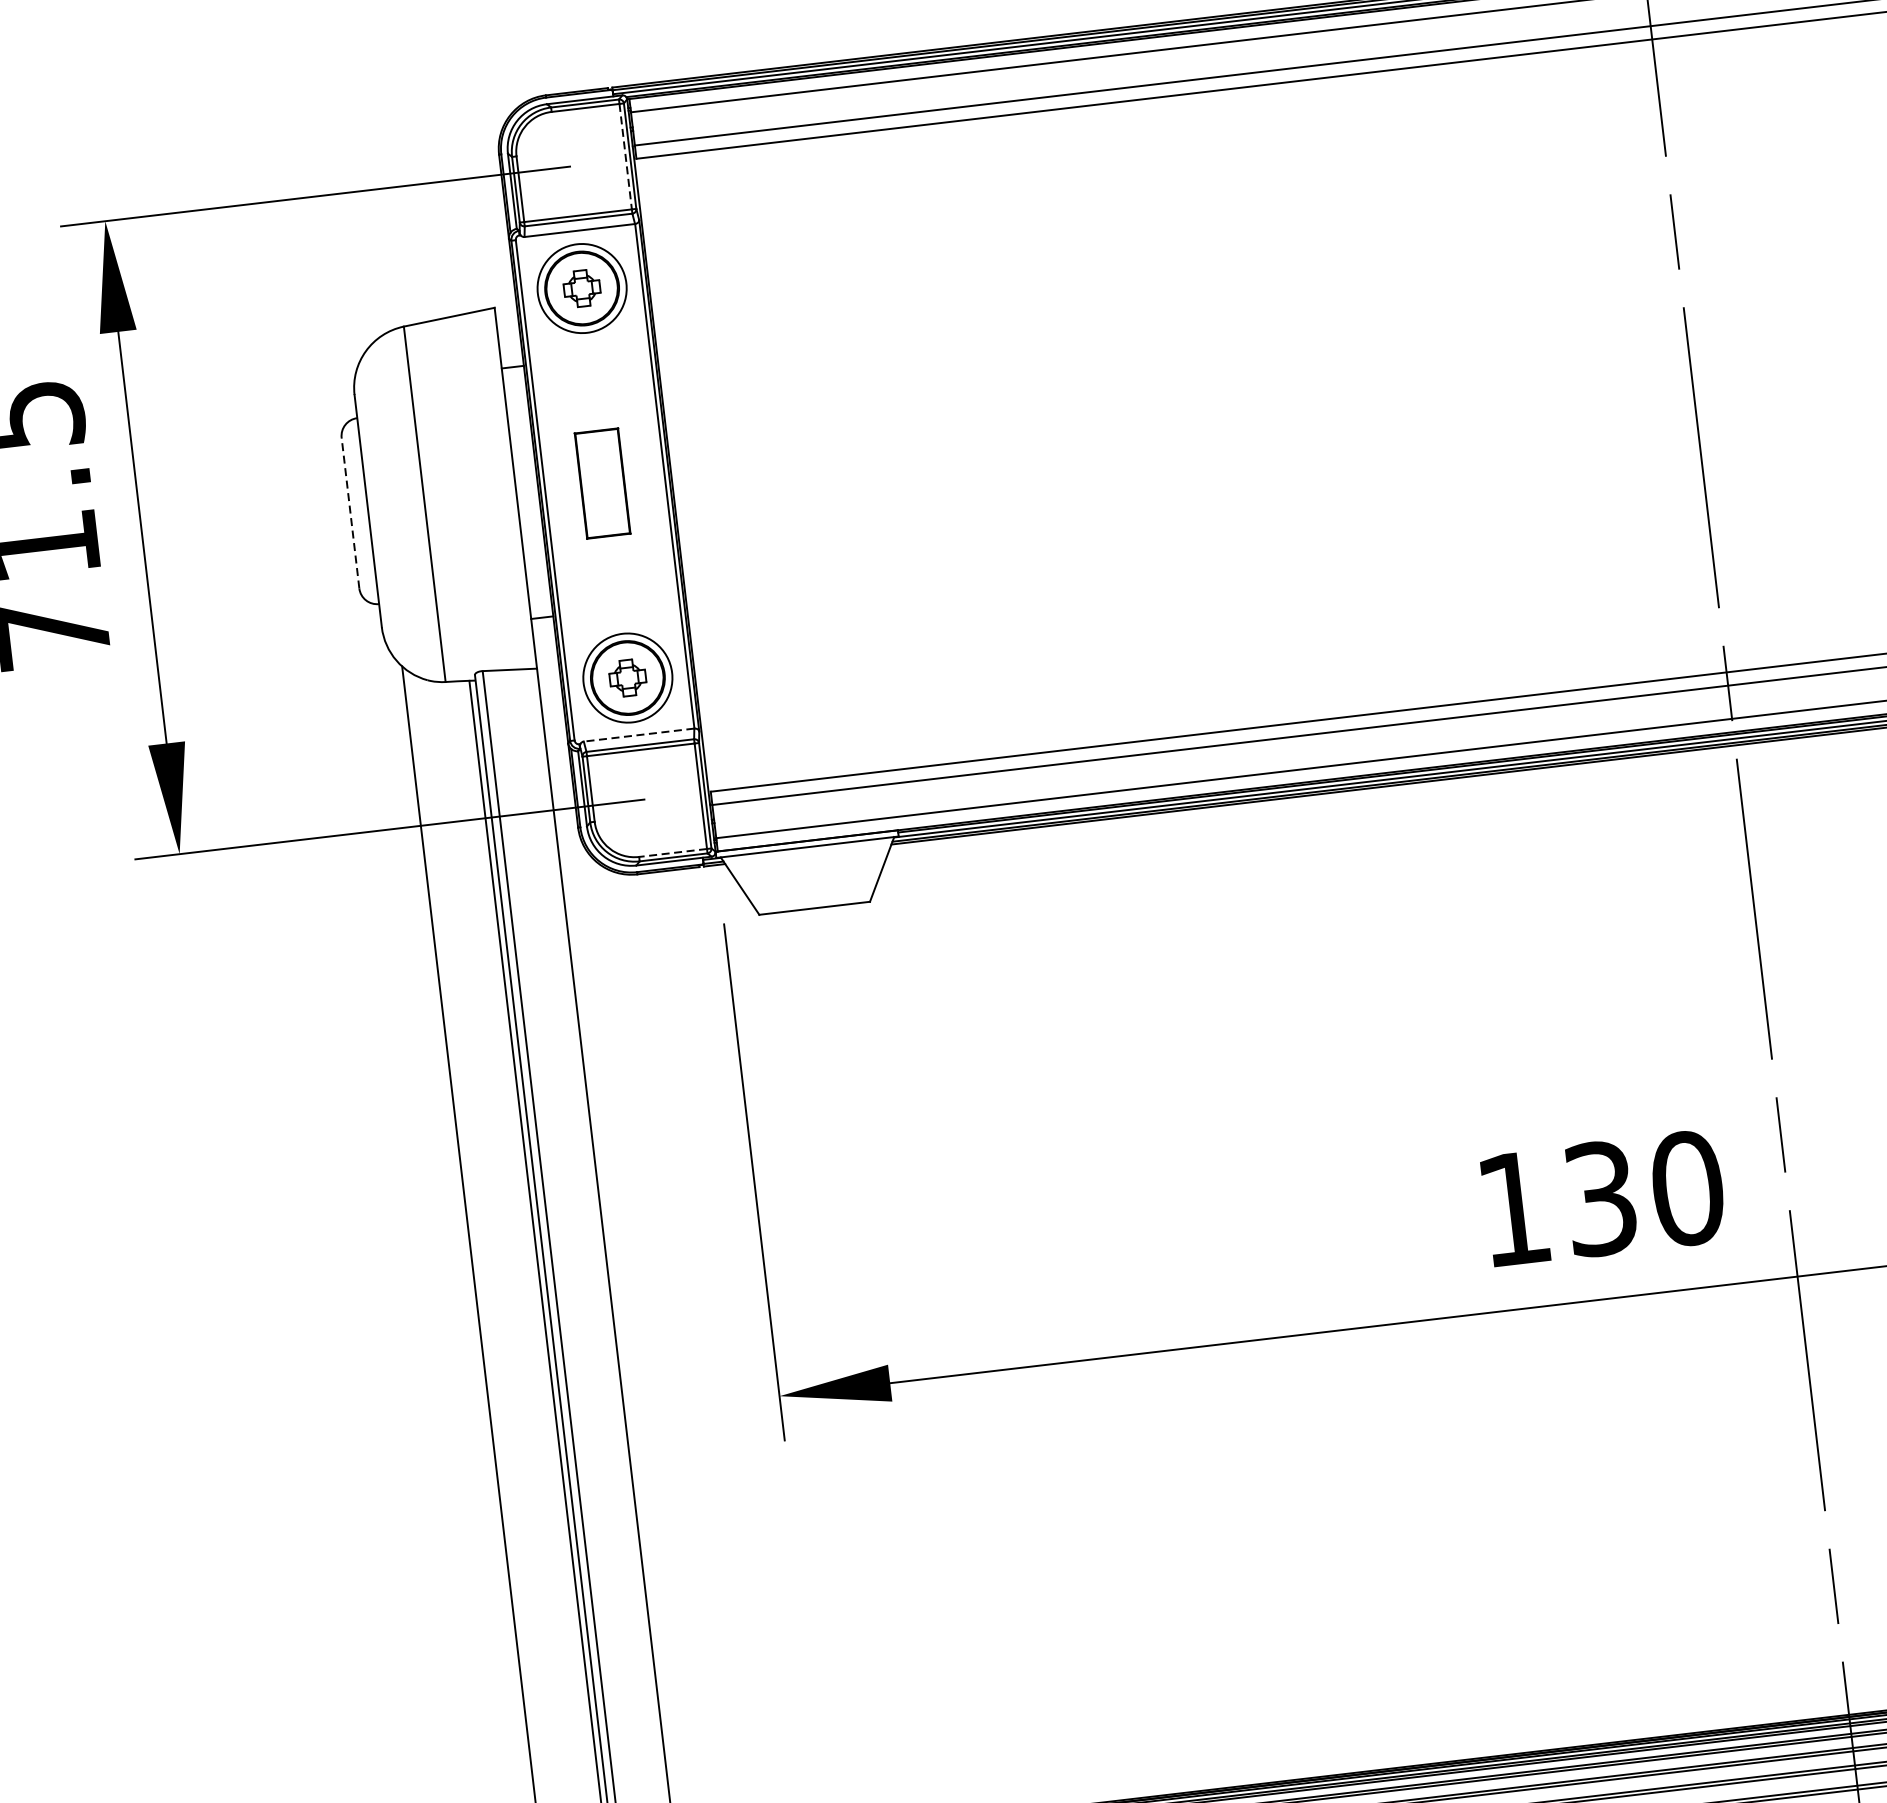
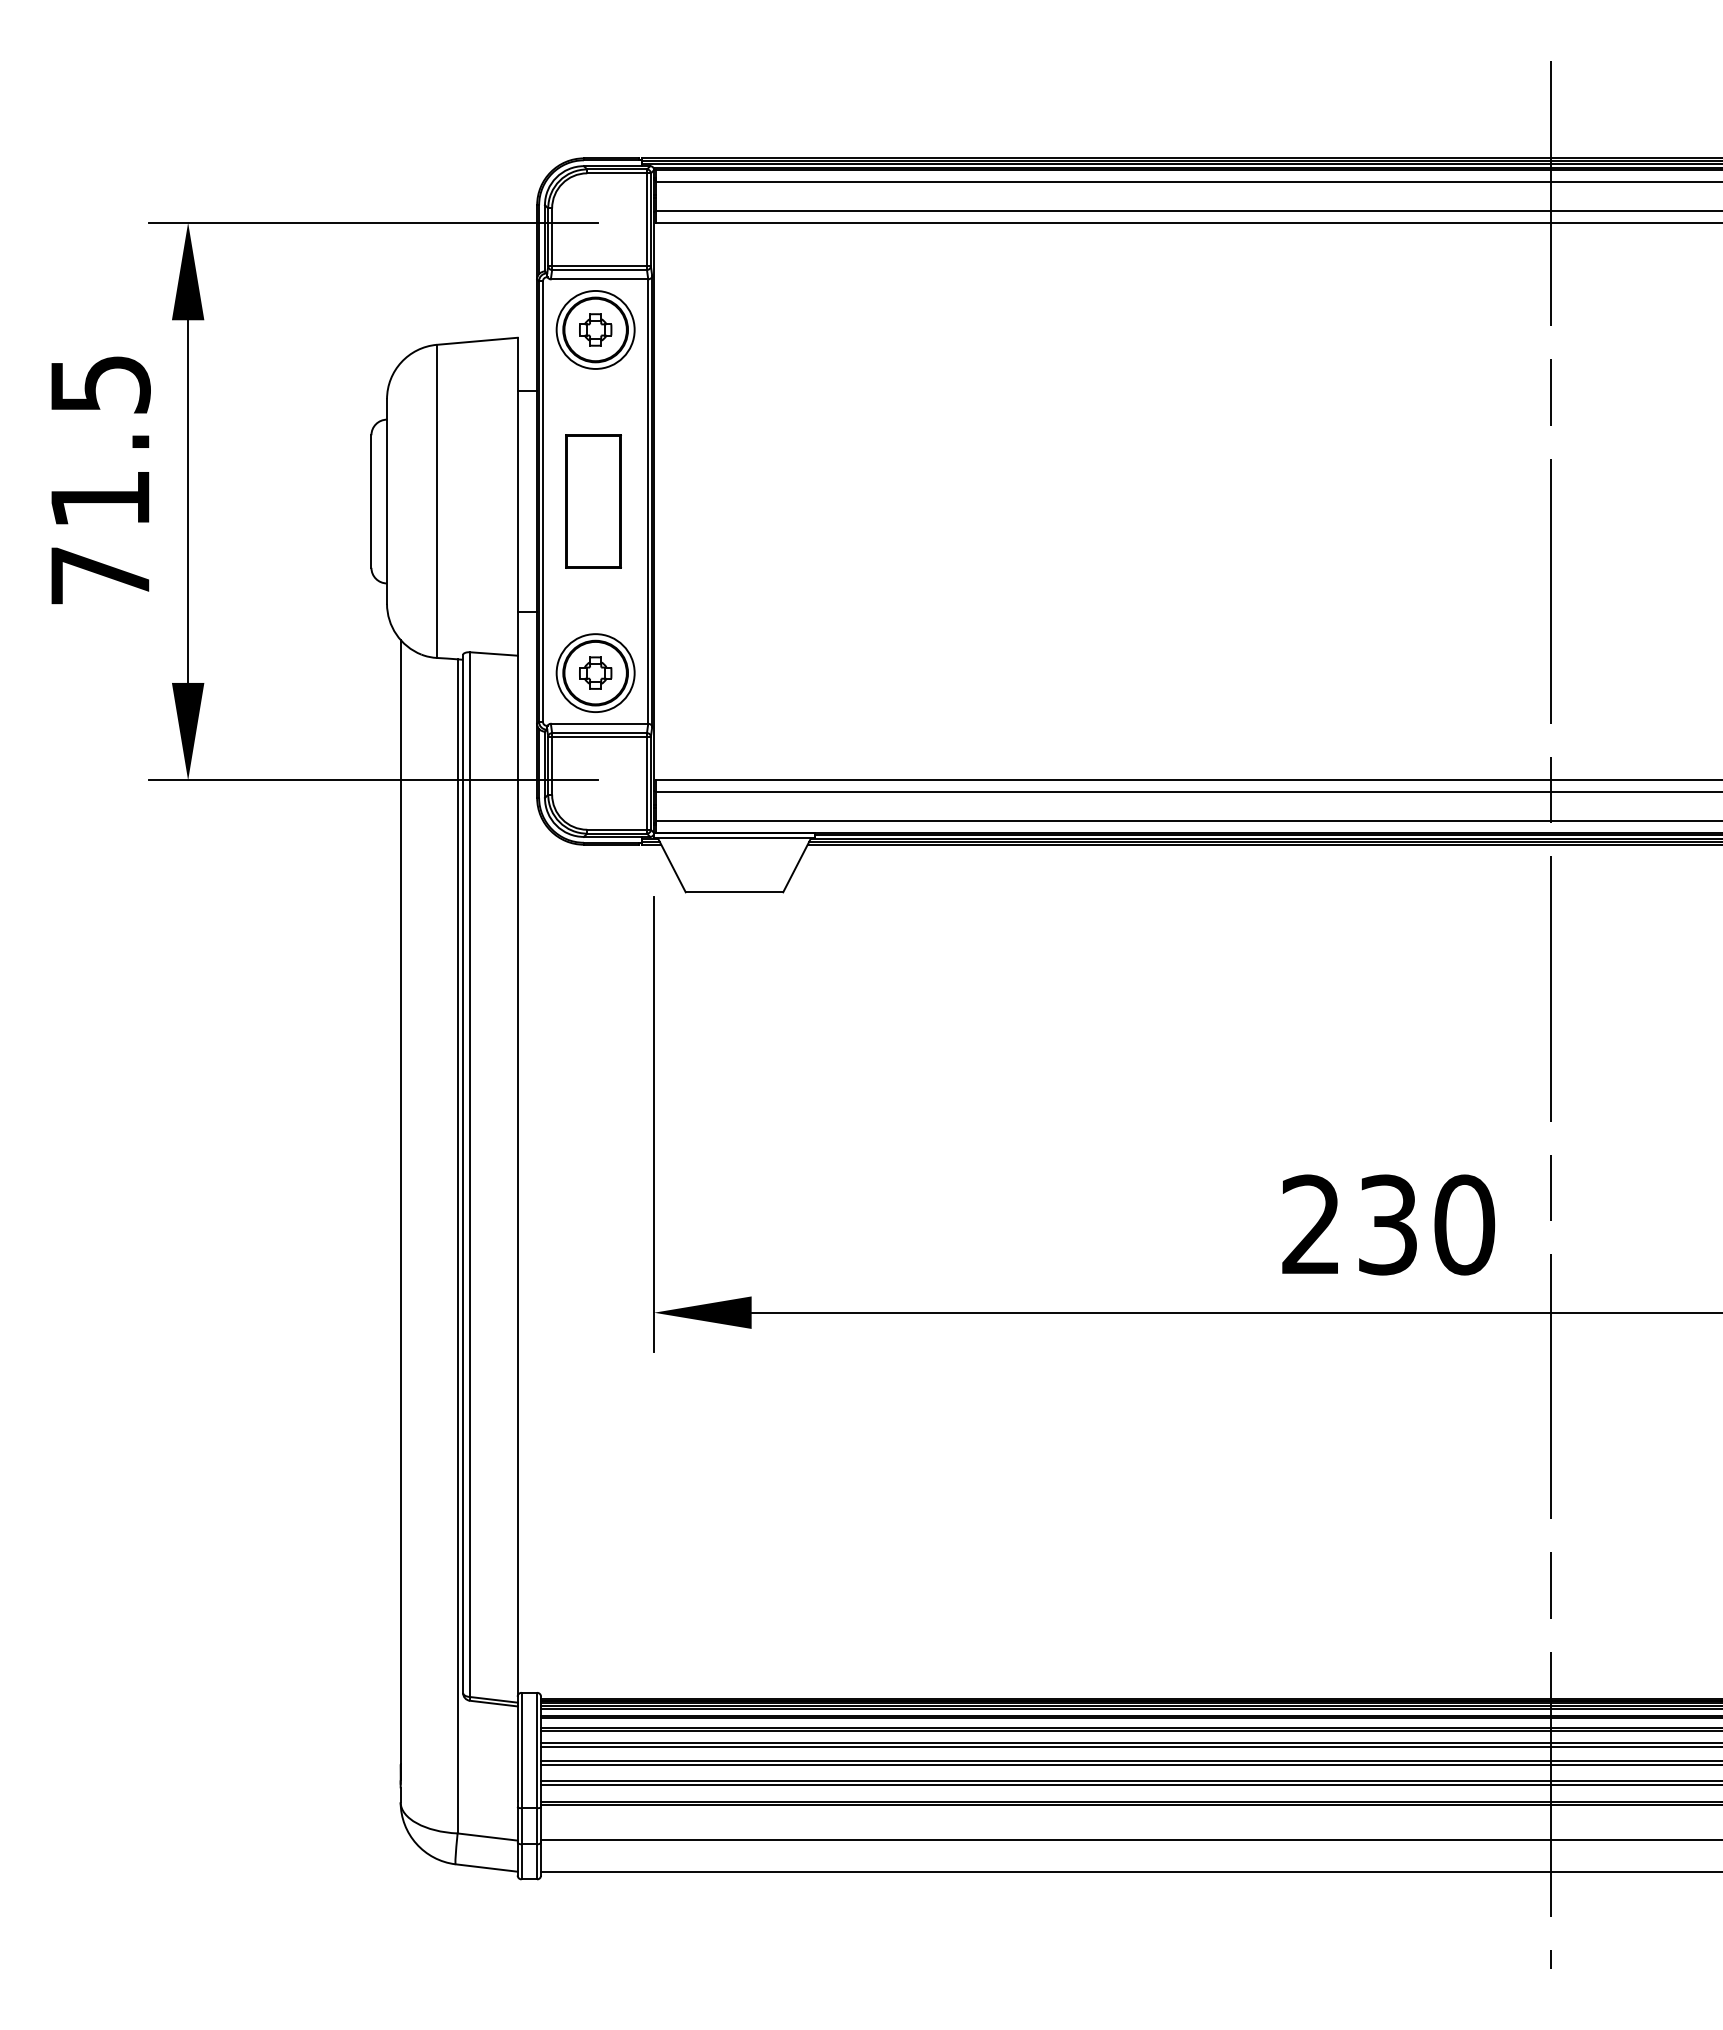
line: (625, 157) -> (646, 220), dashed -> solid
part: (602, 483) -> (593, 501), size x1.43
line: (350, 513) -> (371, 501), dashed -> solid
line: (638, 734) -> (599, 723), dashed -> solid
line: (673, 852) -> (617, 829), dashed -> solid
text: (1512, 1207) -> (1310, 1223), 130 -> 230

